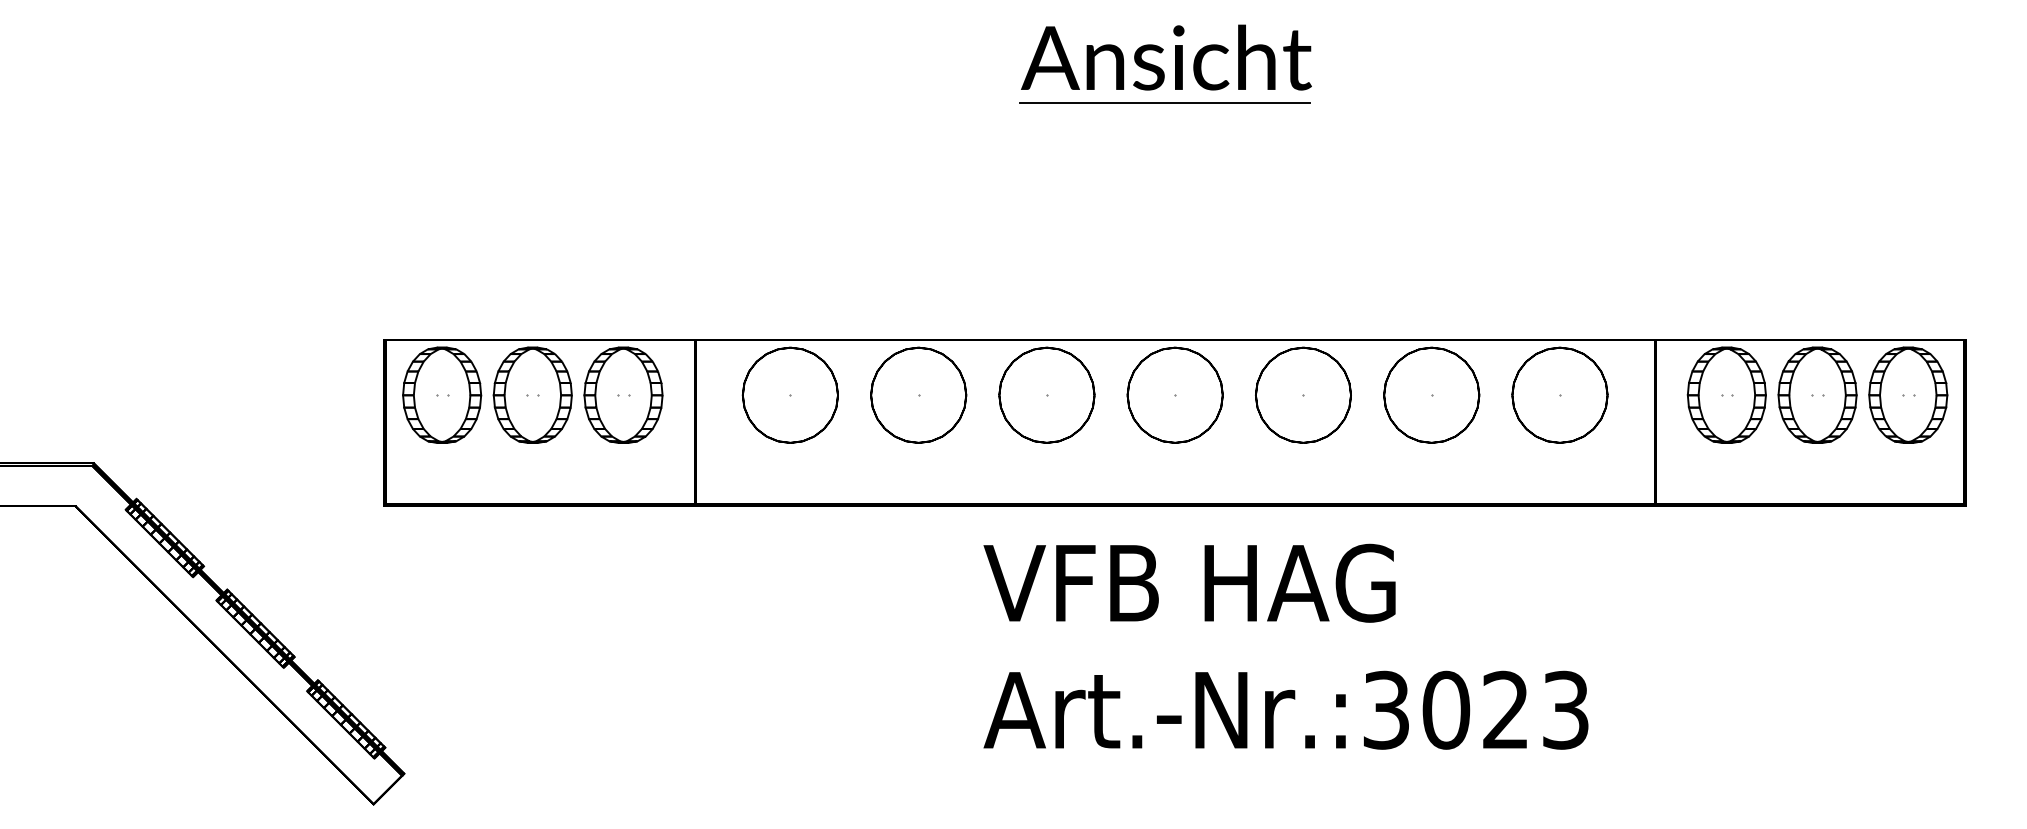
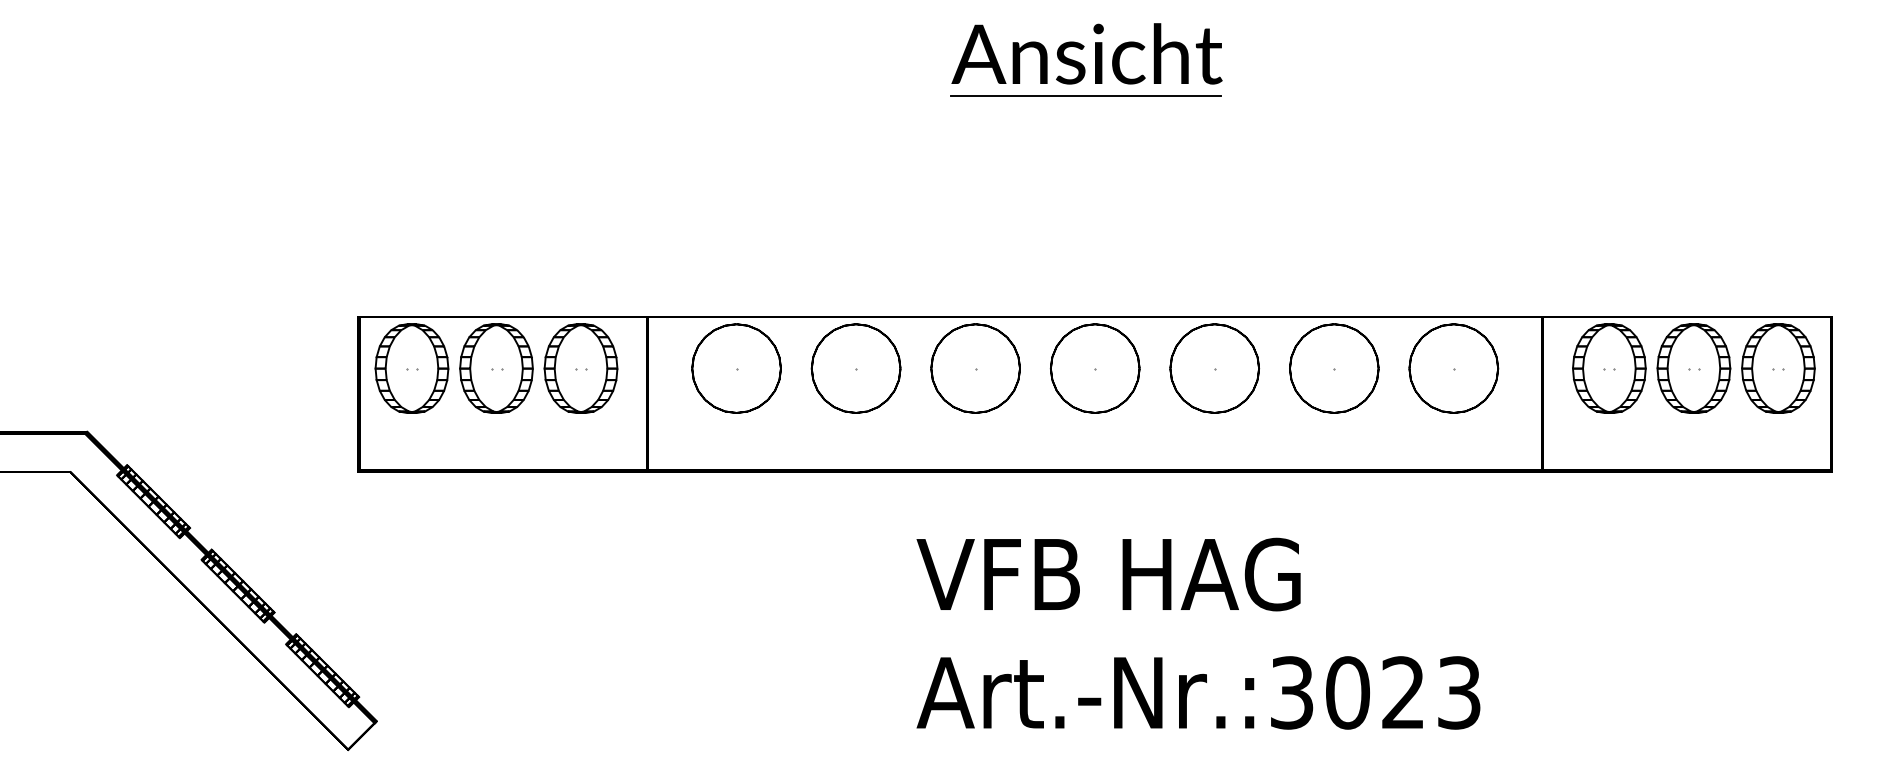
text: (1285, 646) -> (1198, 633), moved

